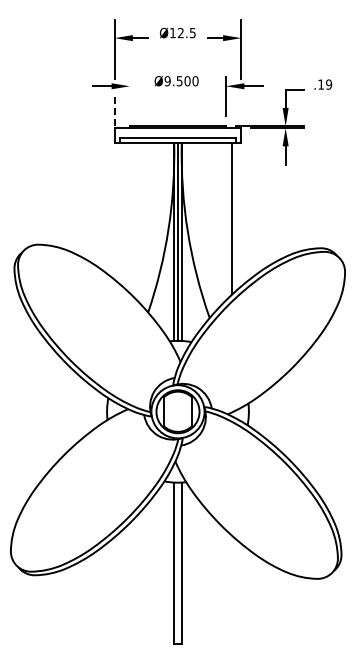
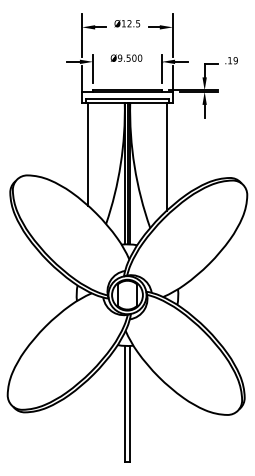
line: (129, 96) -> (92, 69), added
line: (114, 108) -> (81, 77), dashed -> solid
line: (241, 108) -> (173, 77), added
line: (123, 215) -> (88, 154), added

